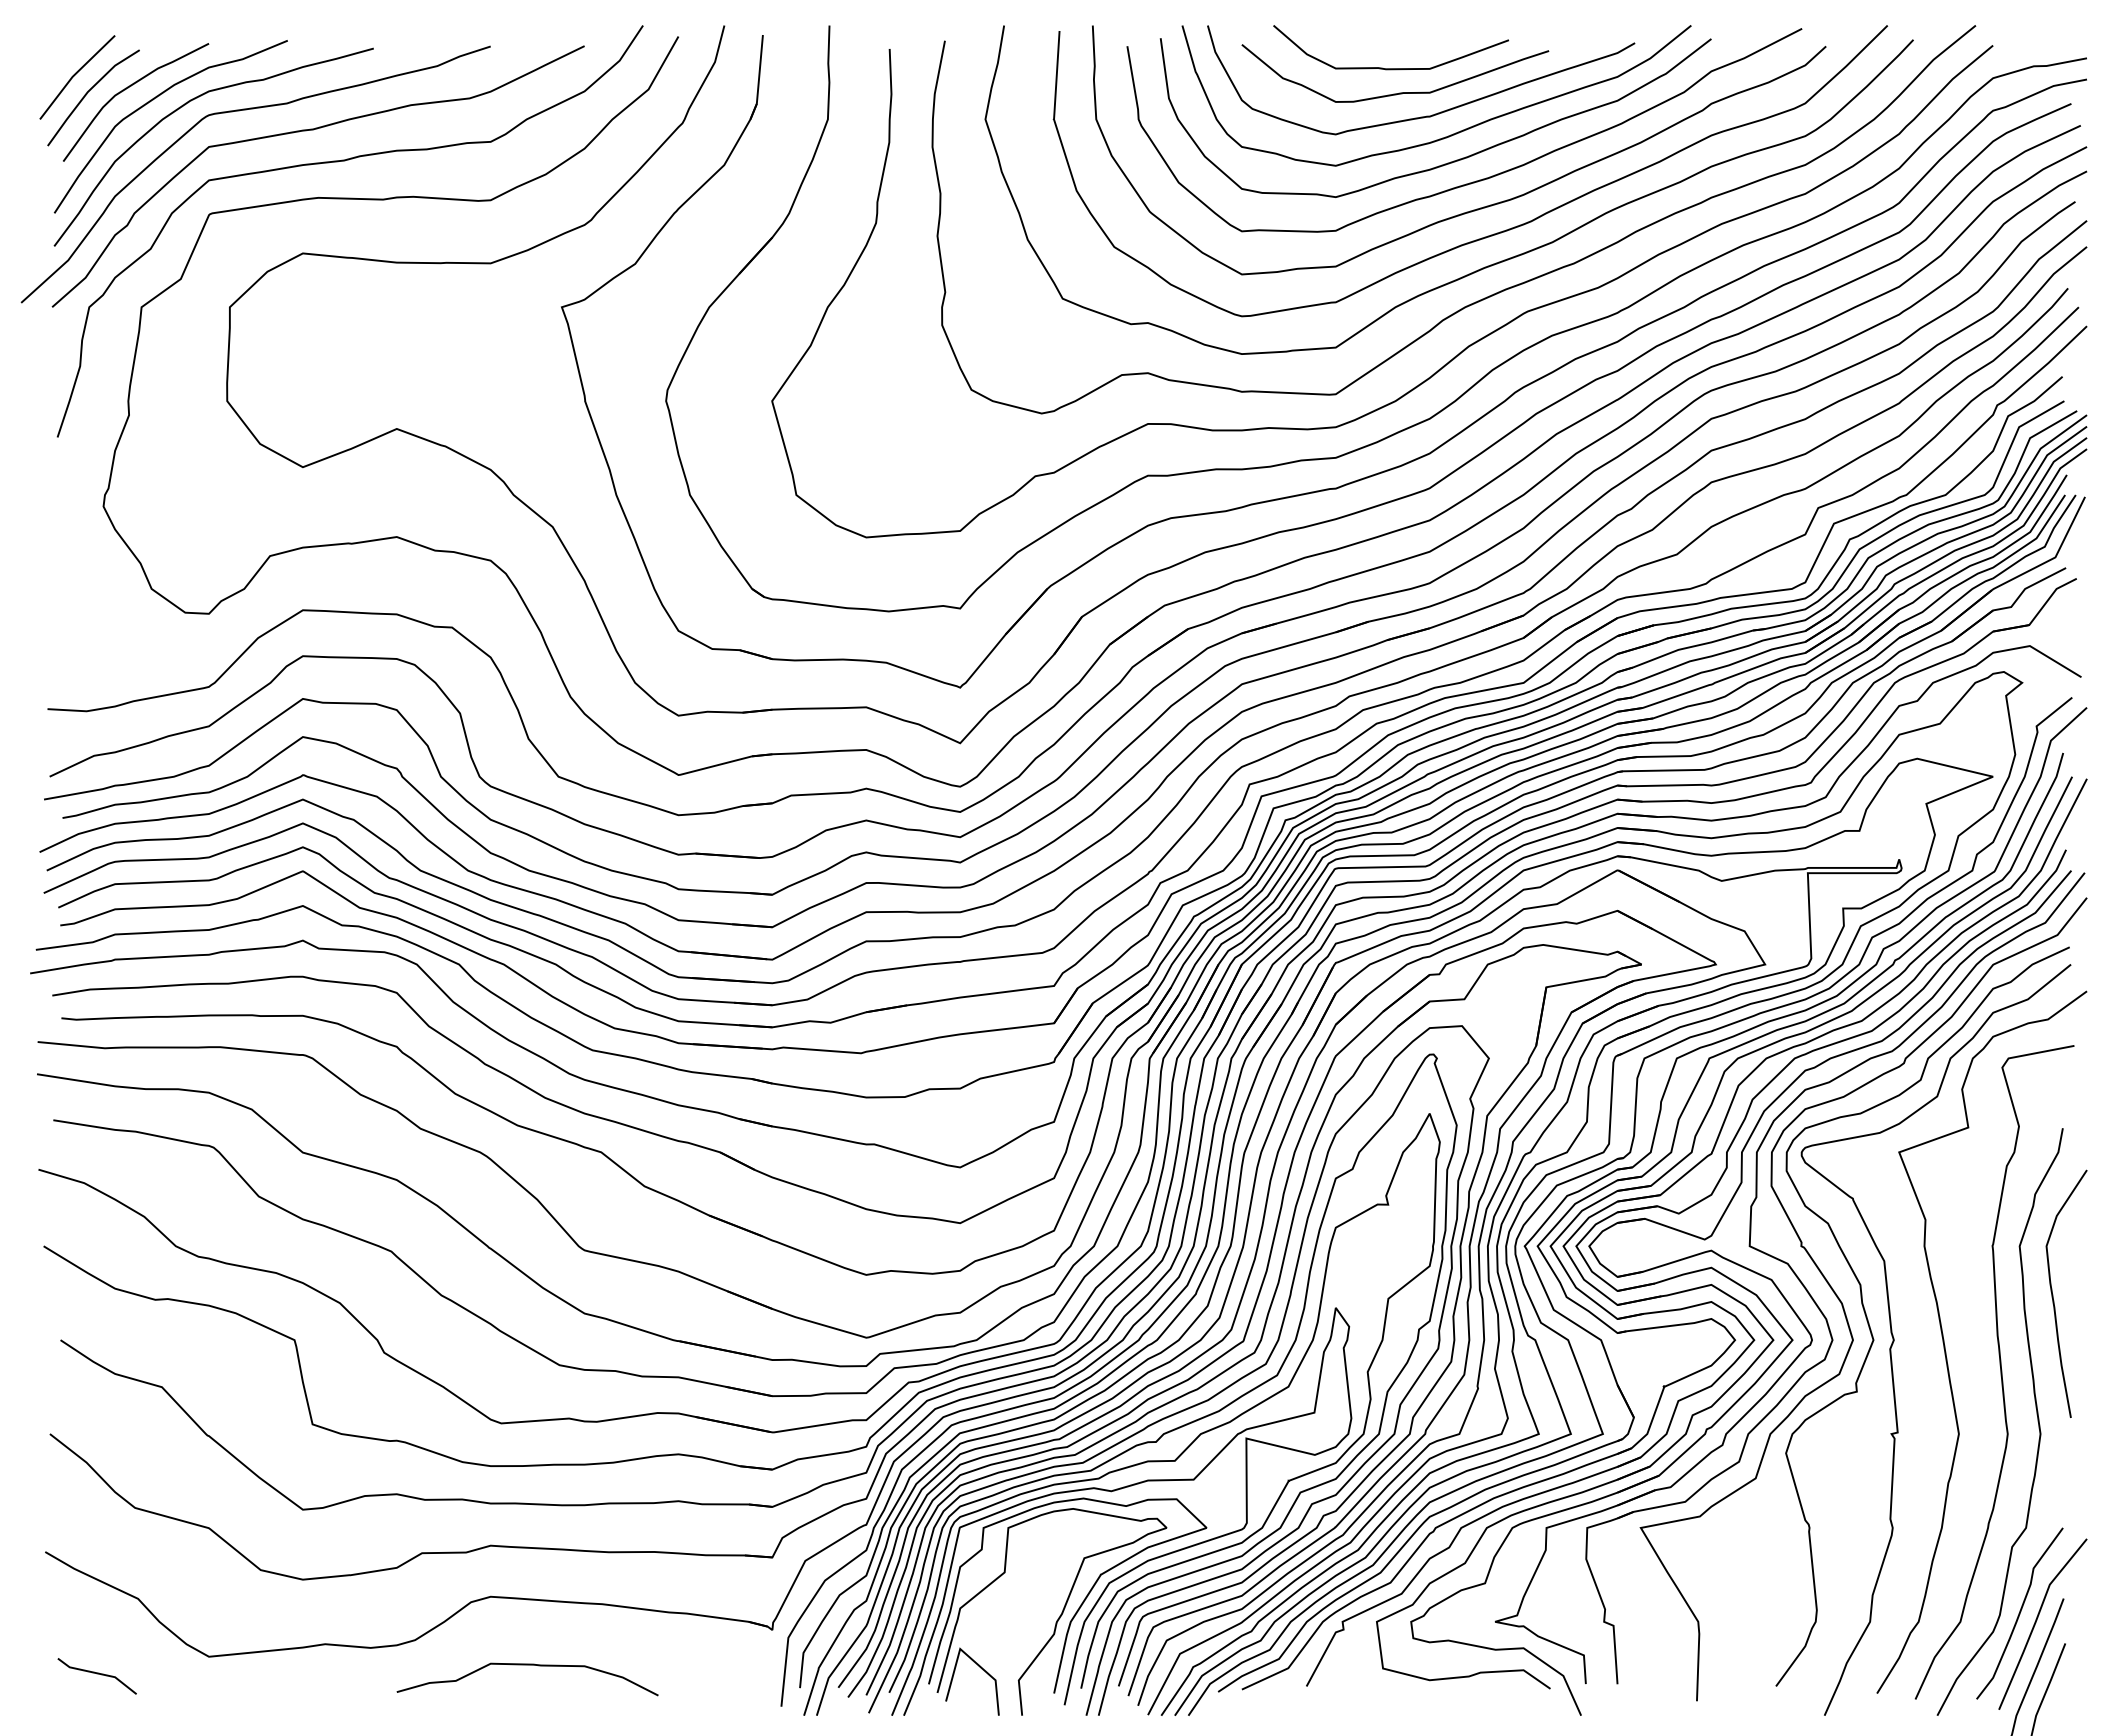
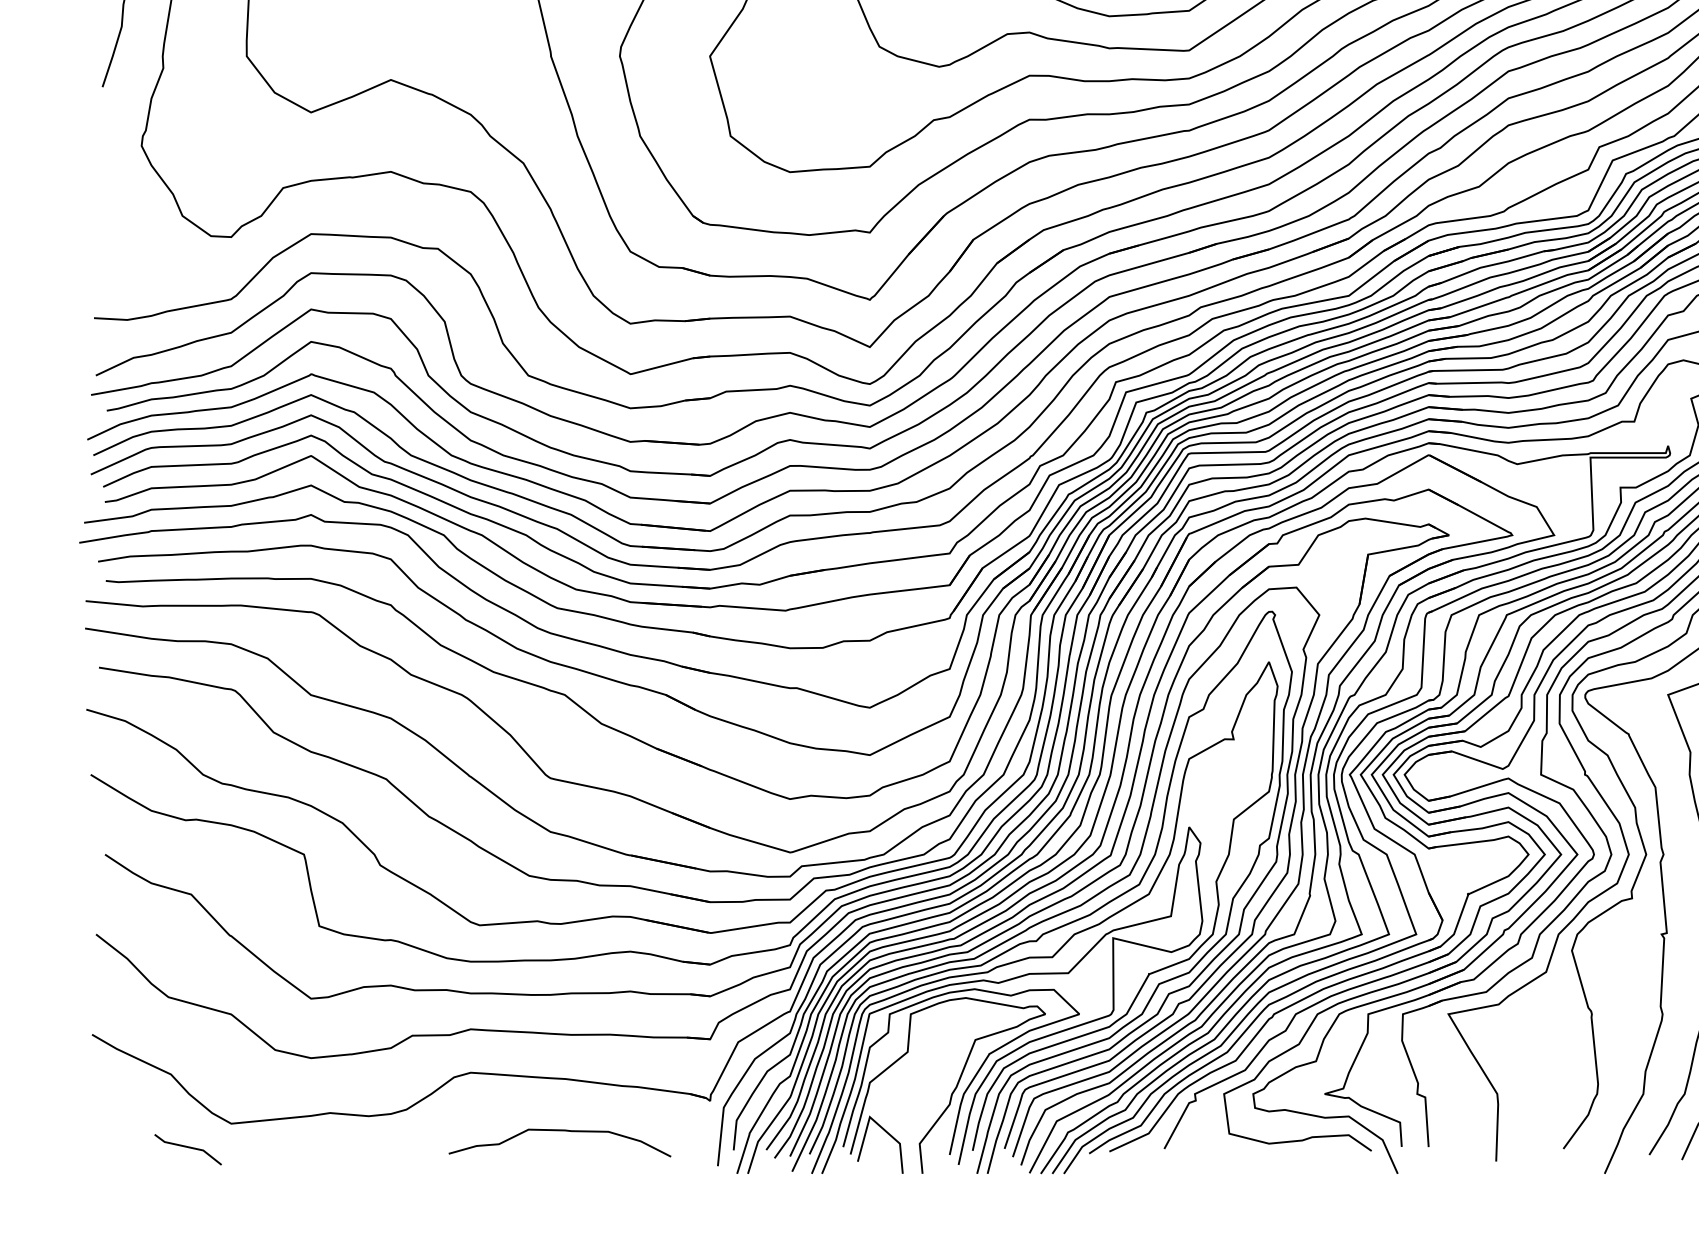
curve: (527, 1665) -> (559, 1131), moved
line: (96, 1674) -> (187, 1148), moved

